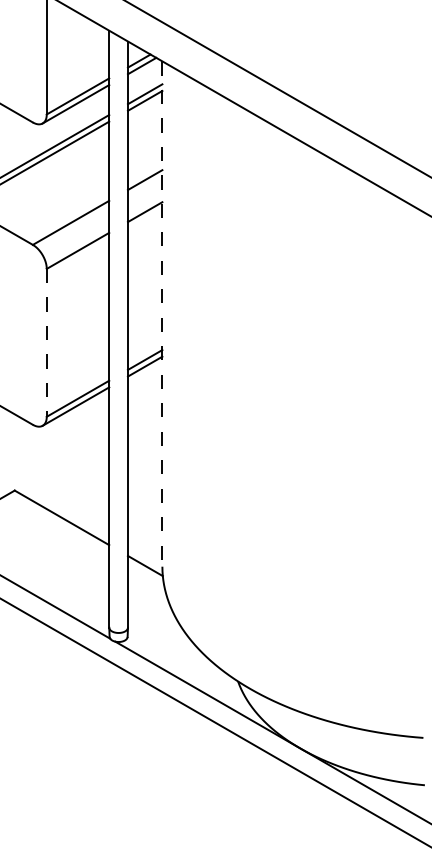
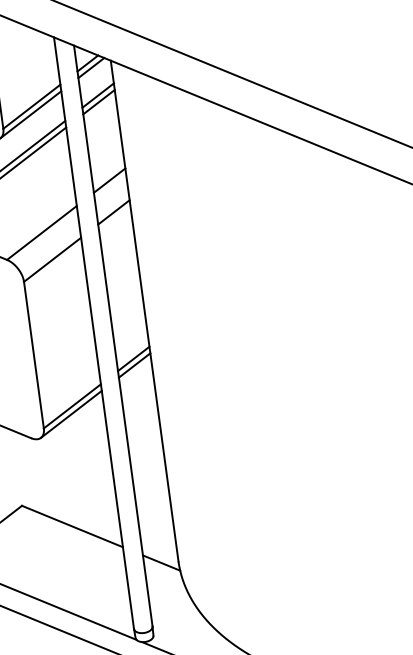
line: (162, 314) -> (144, 311), dashed -> solid
line: (46, 342) -> (33, 354), dashed -> solid

